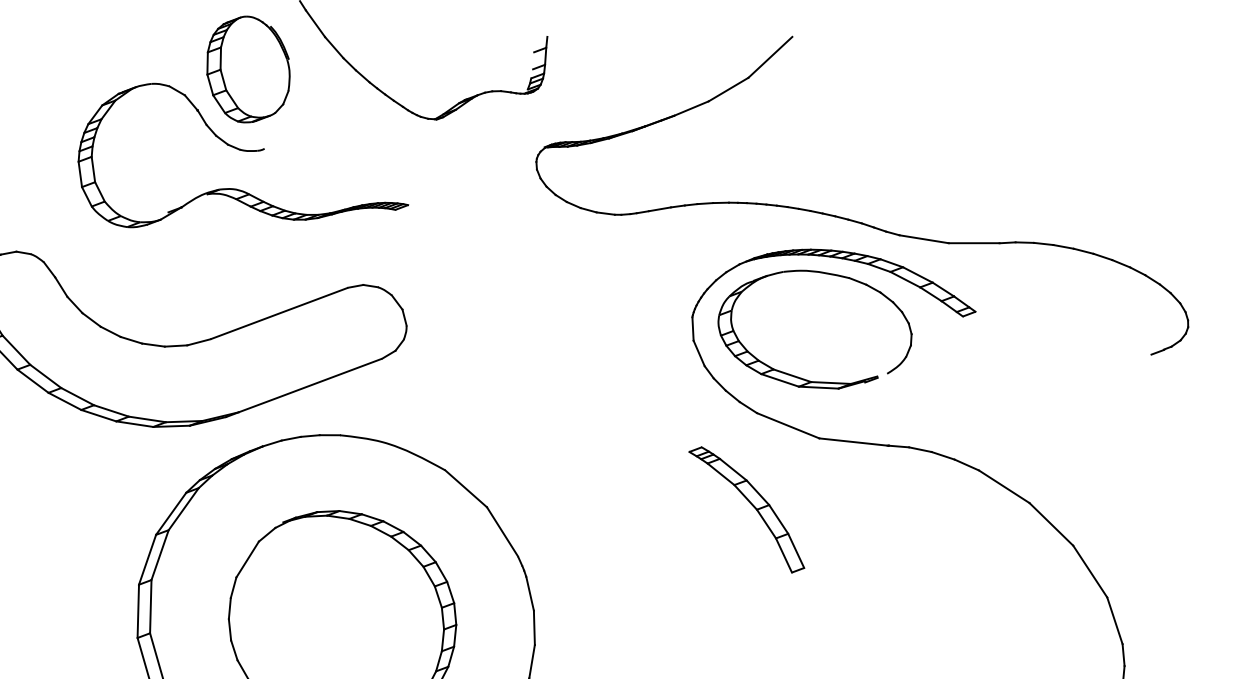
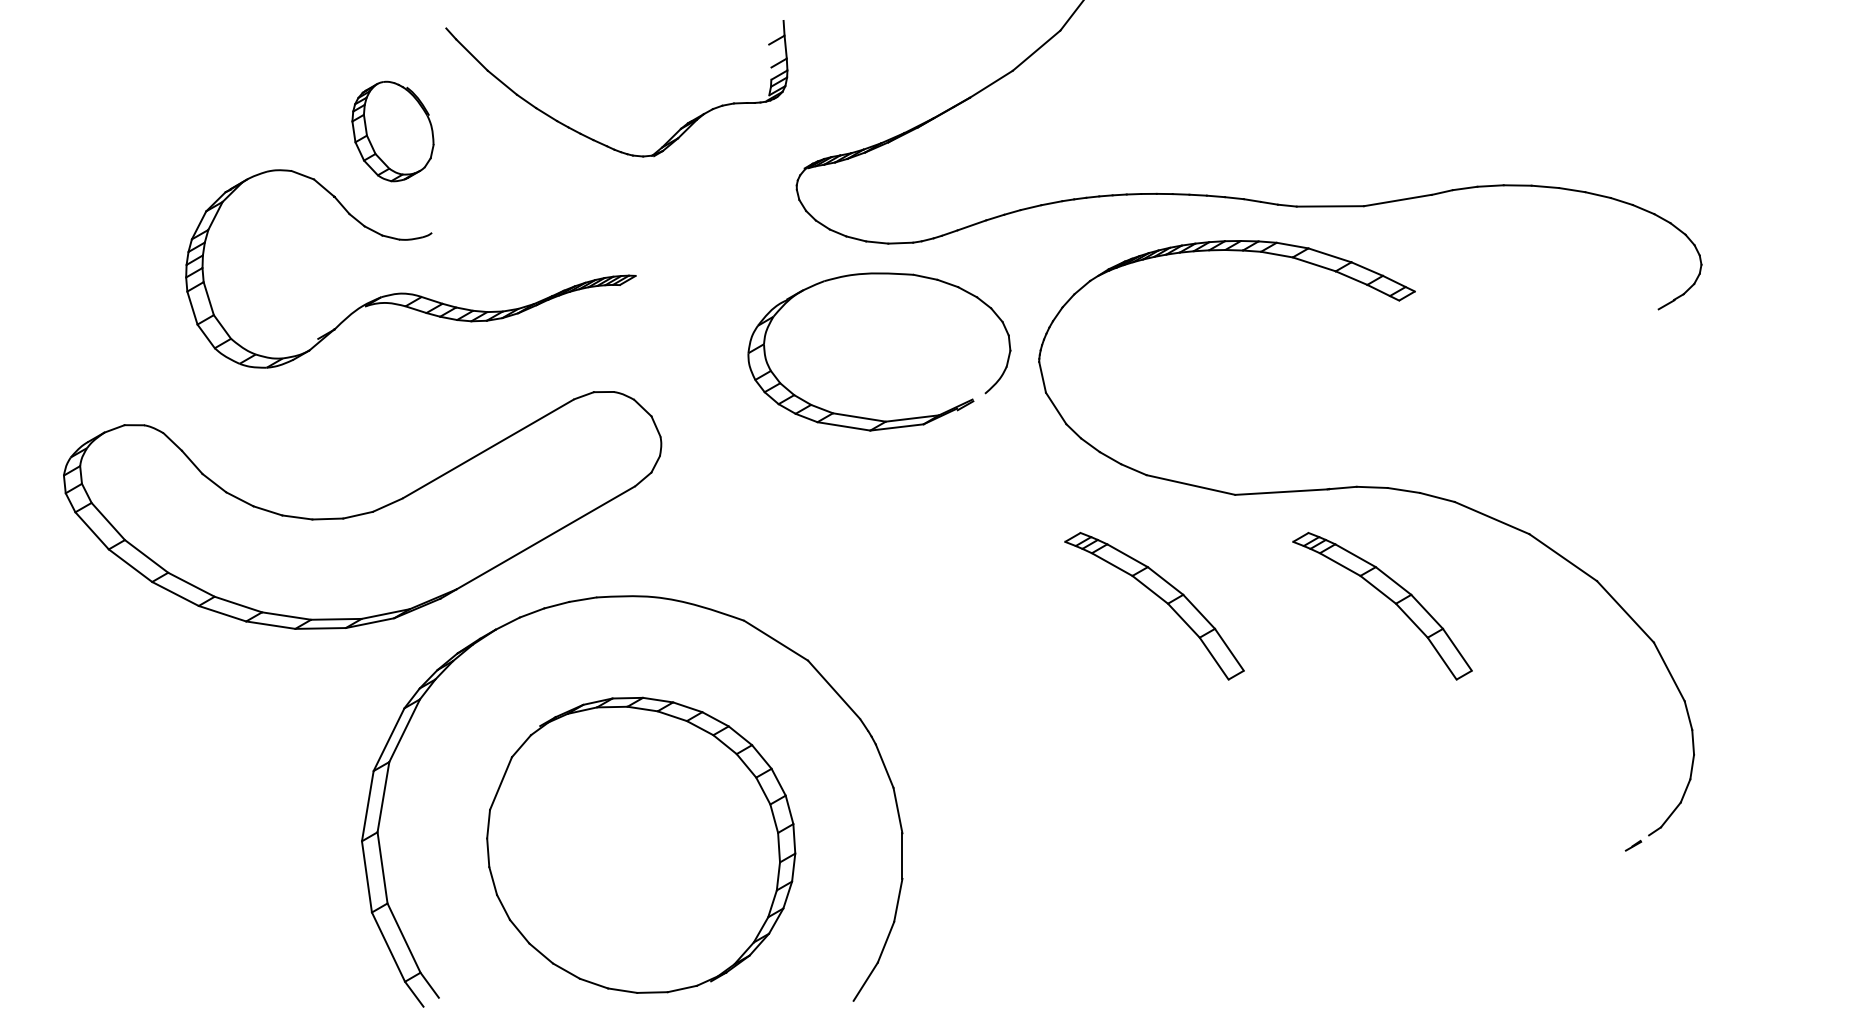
part: (248, 69) -> (392, 131), size x0.7
part: (798, 376) -> (867, 417), moved
part: (918, 533) -> (1388, 599), added

